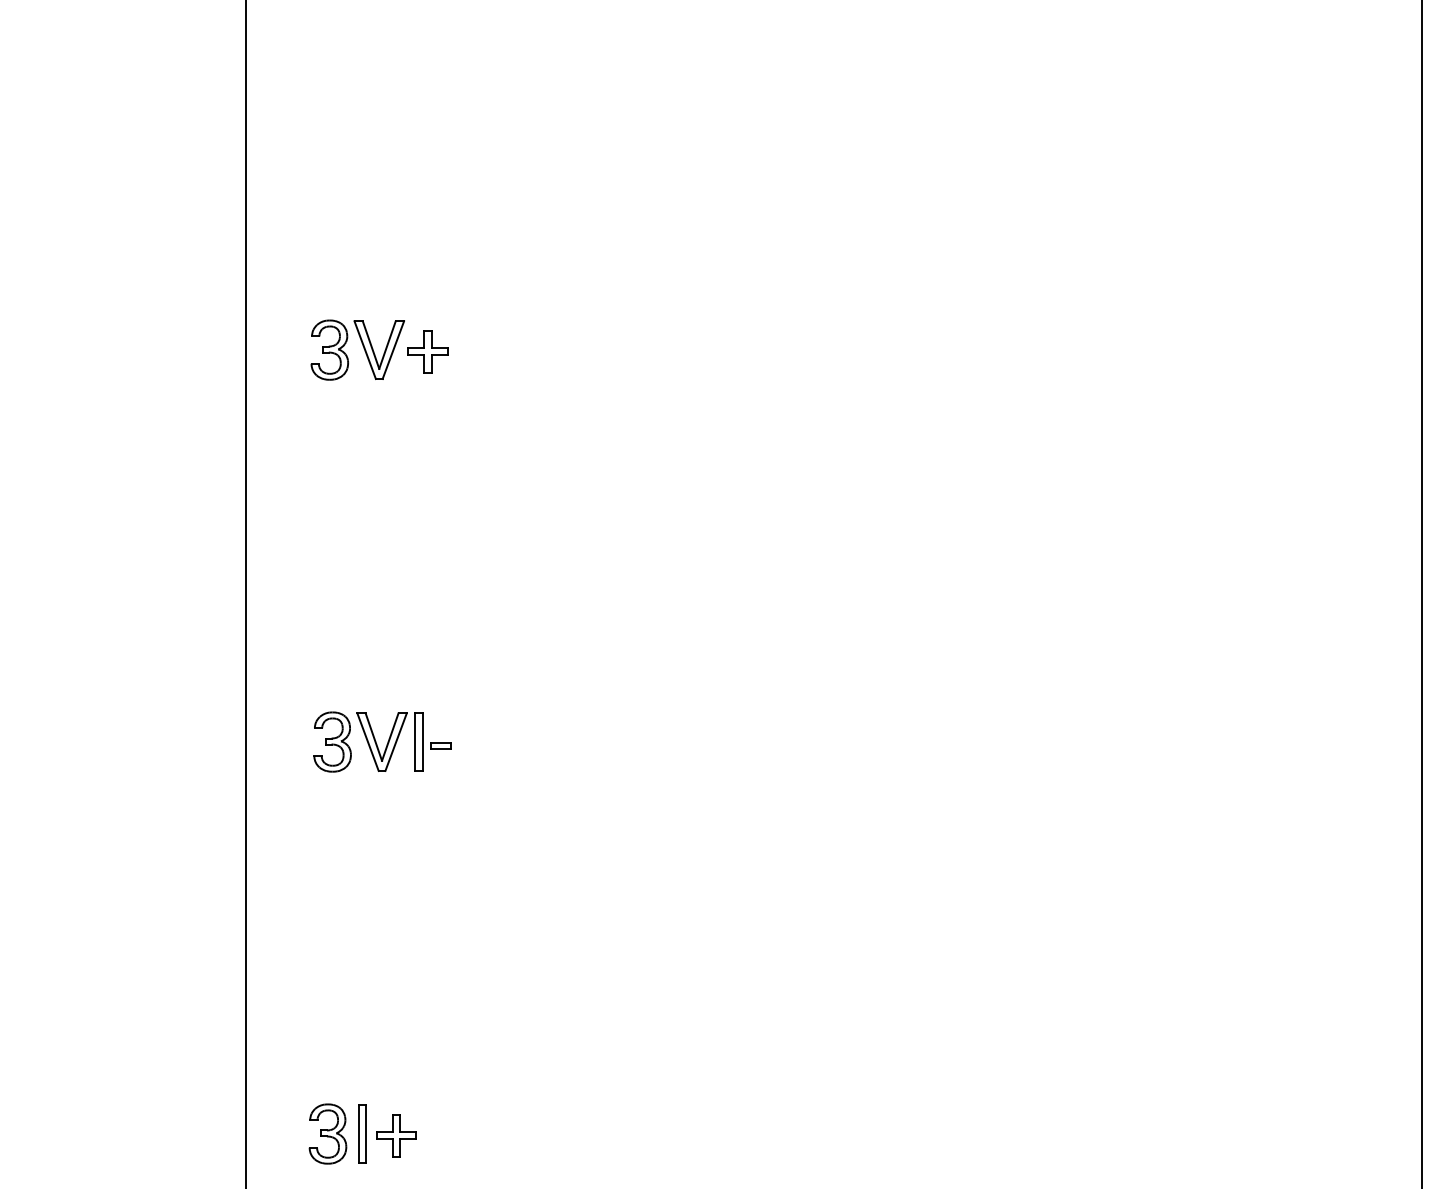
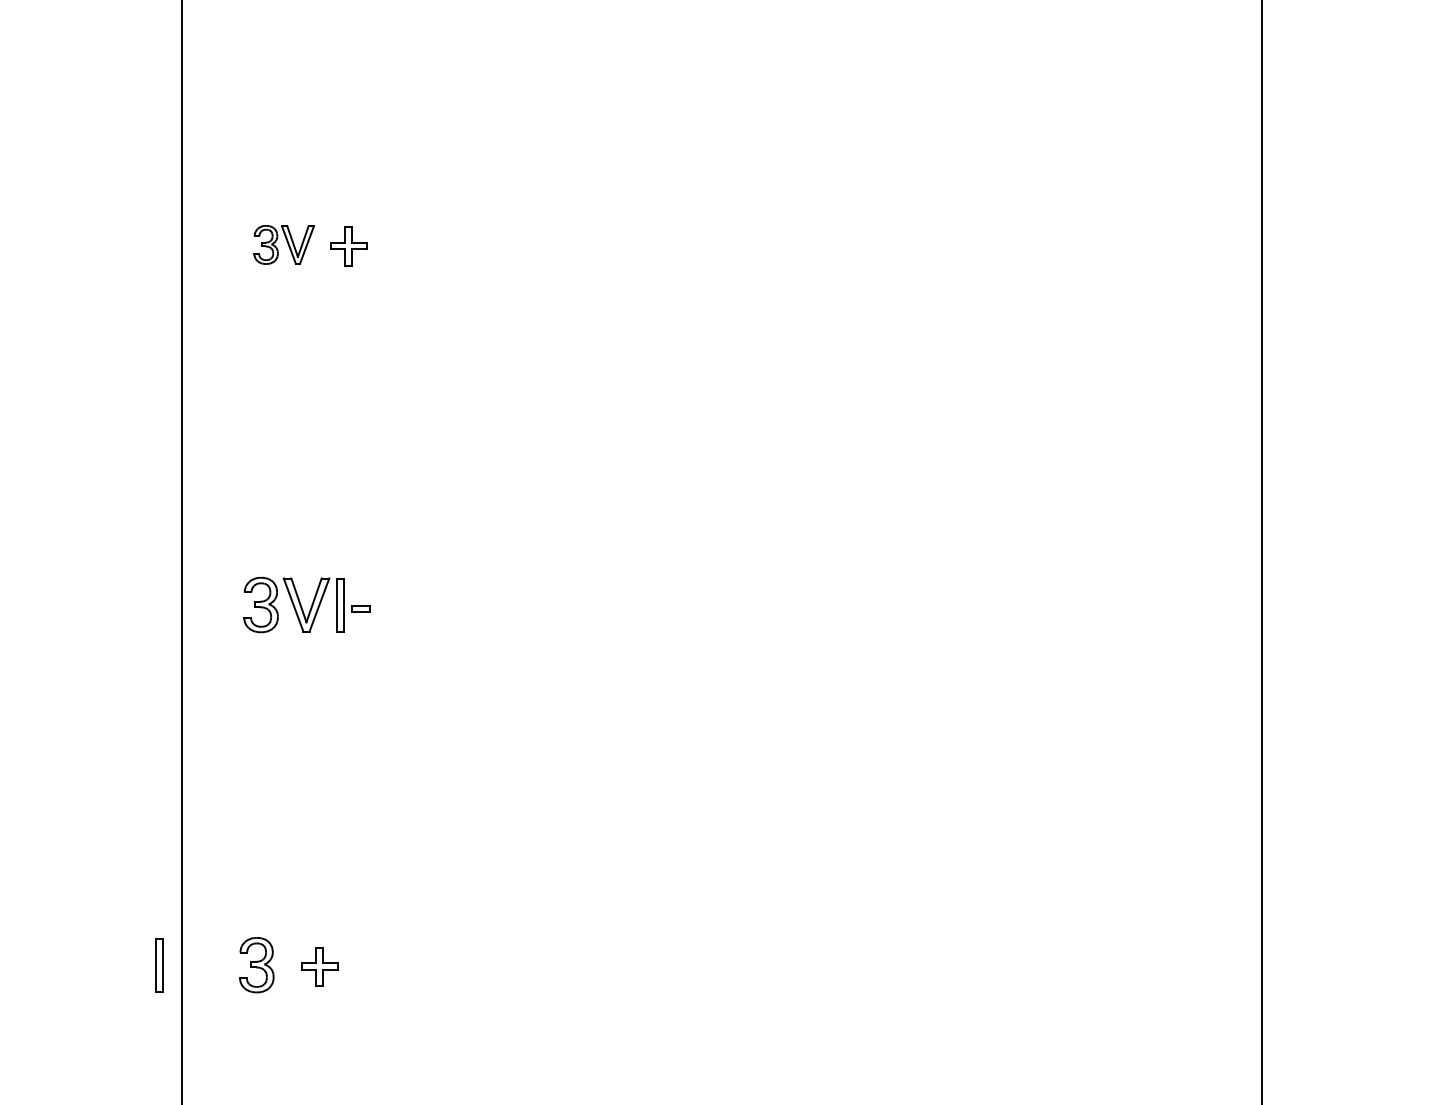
part: (357, 349) -> (283, 244), size x0.7
part: (362, 1134) -> (159, 965), moved

